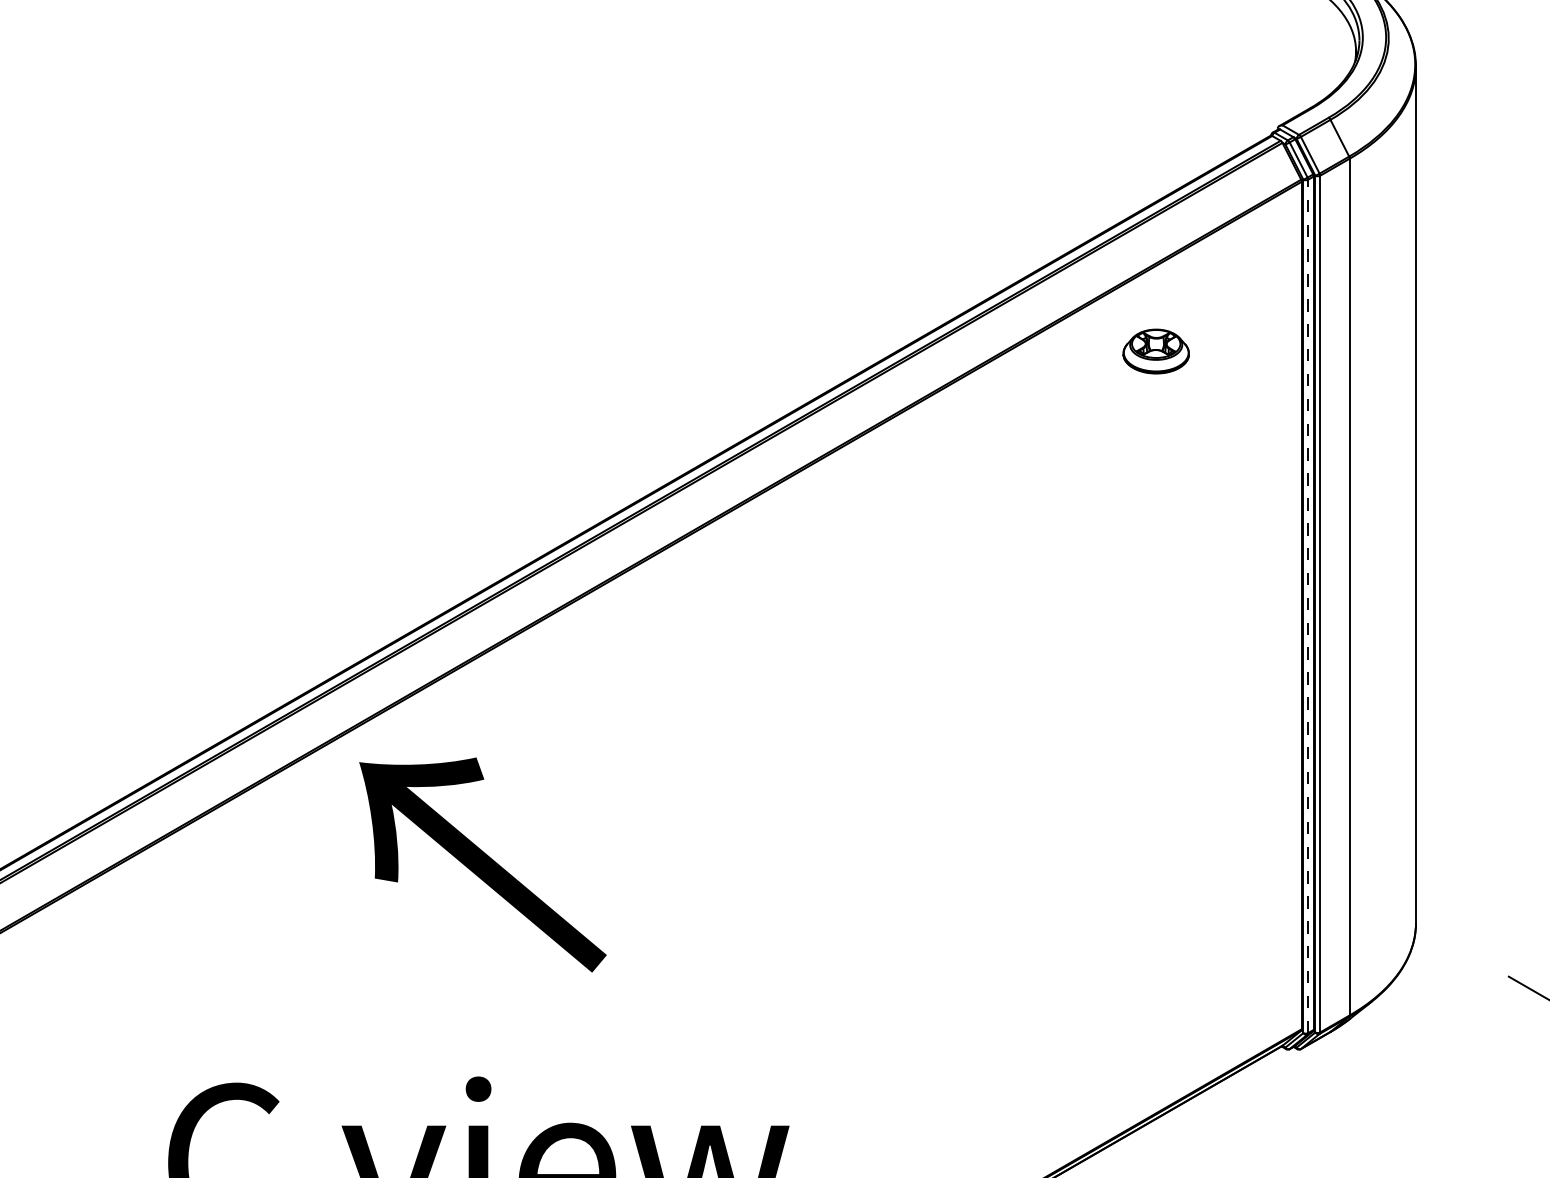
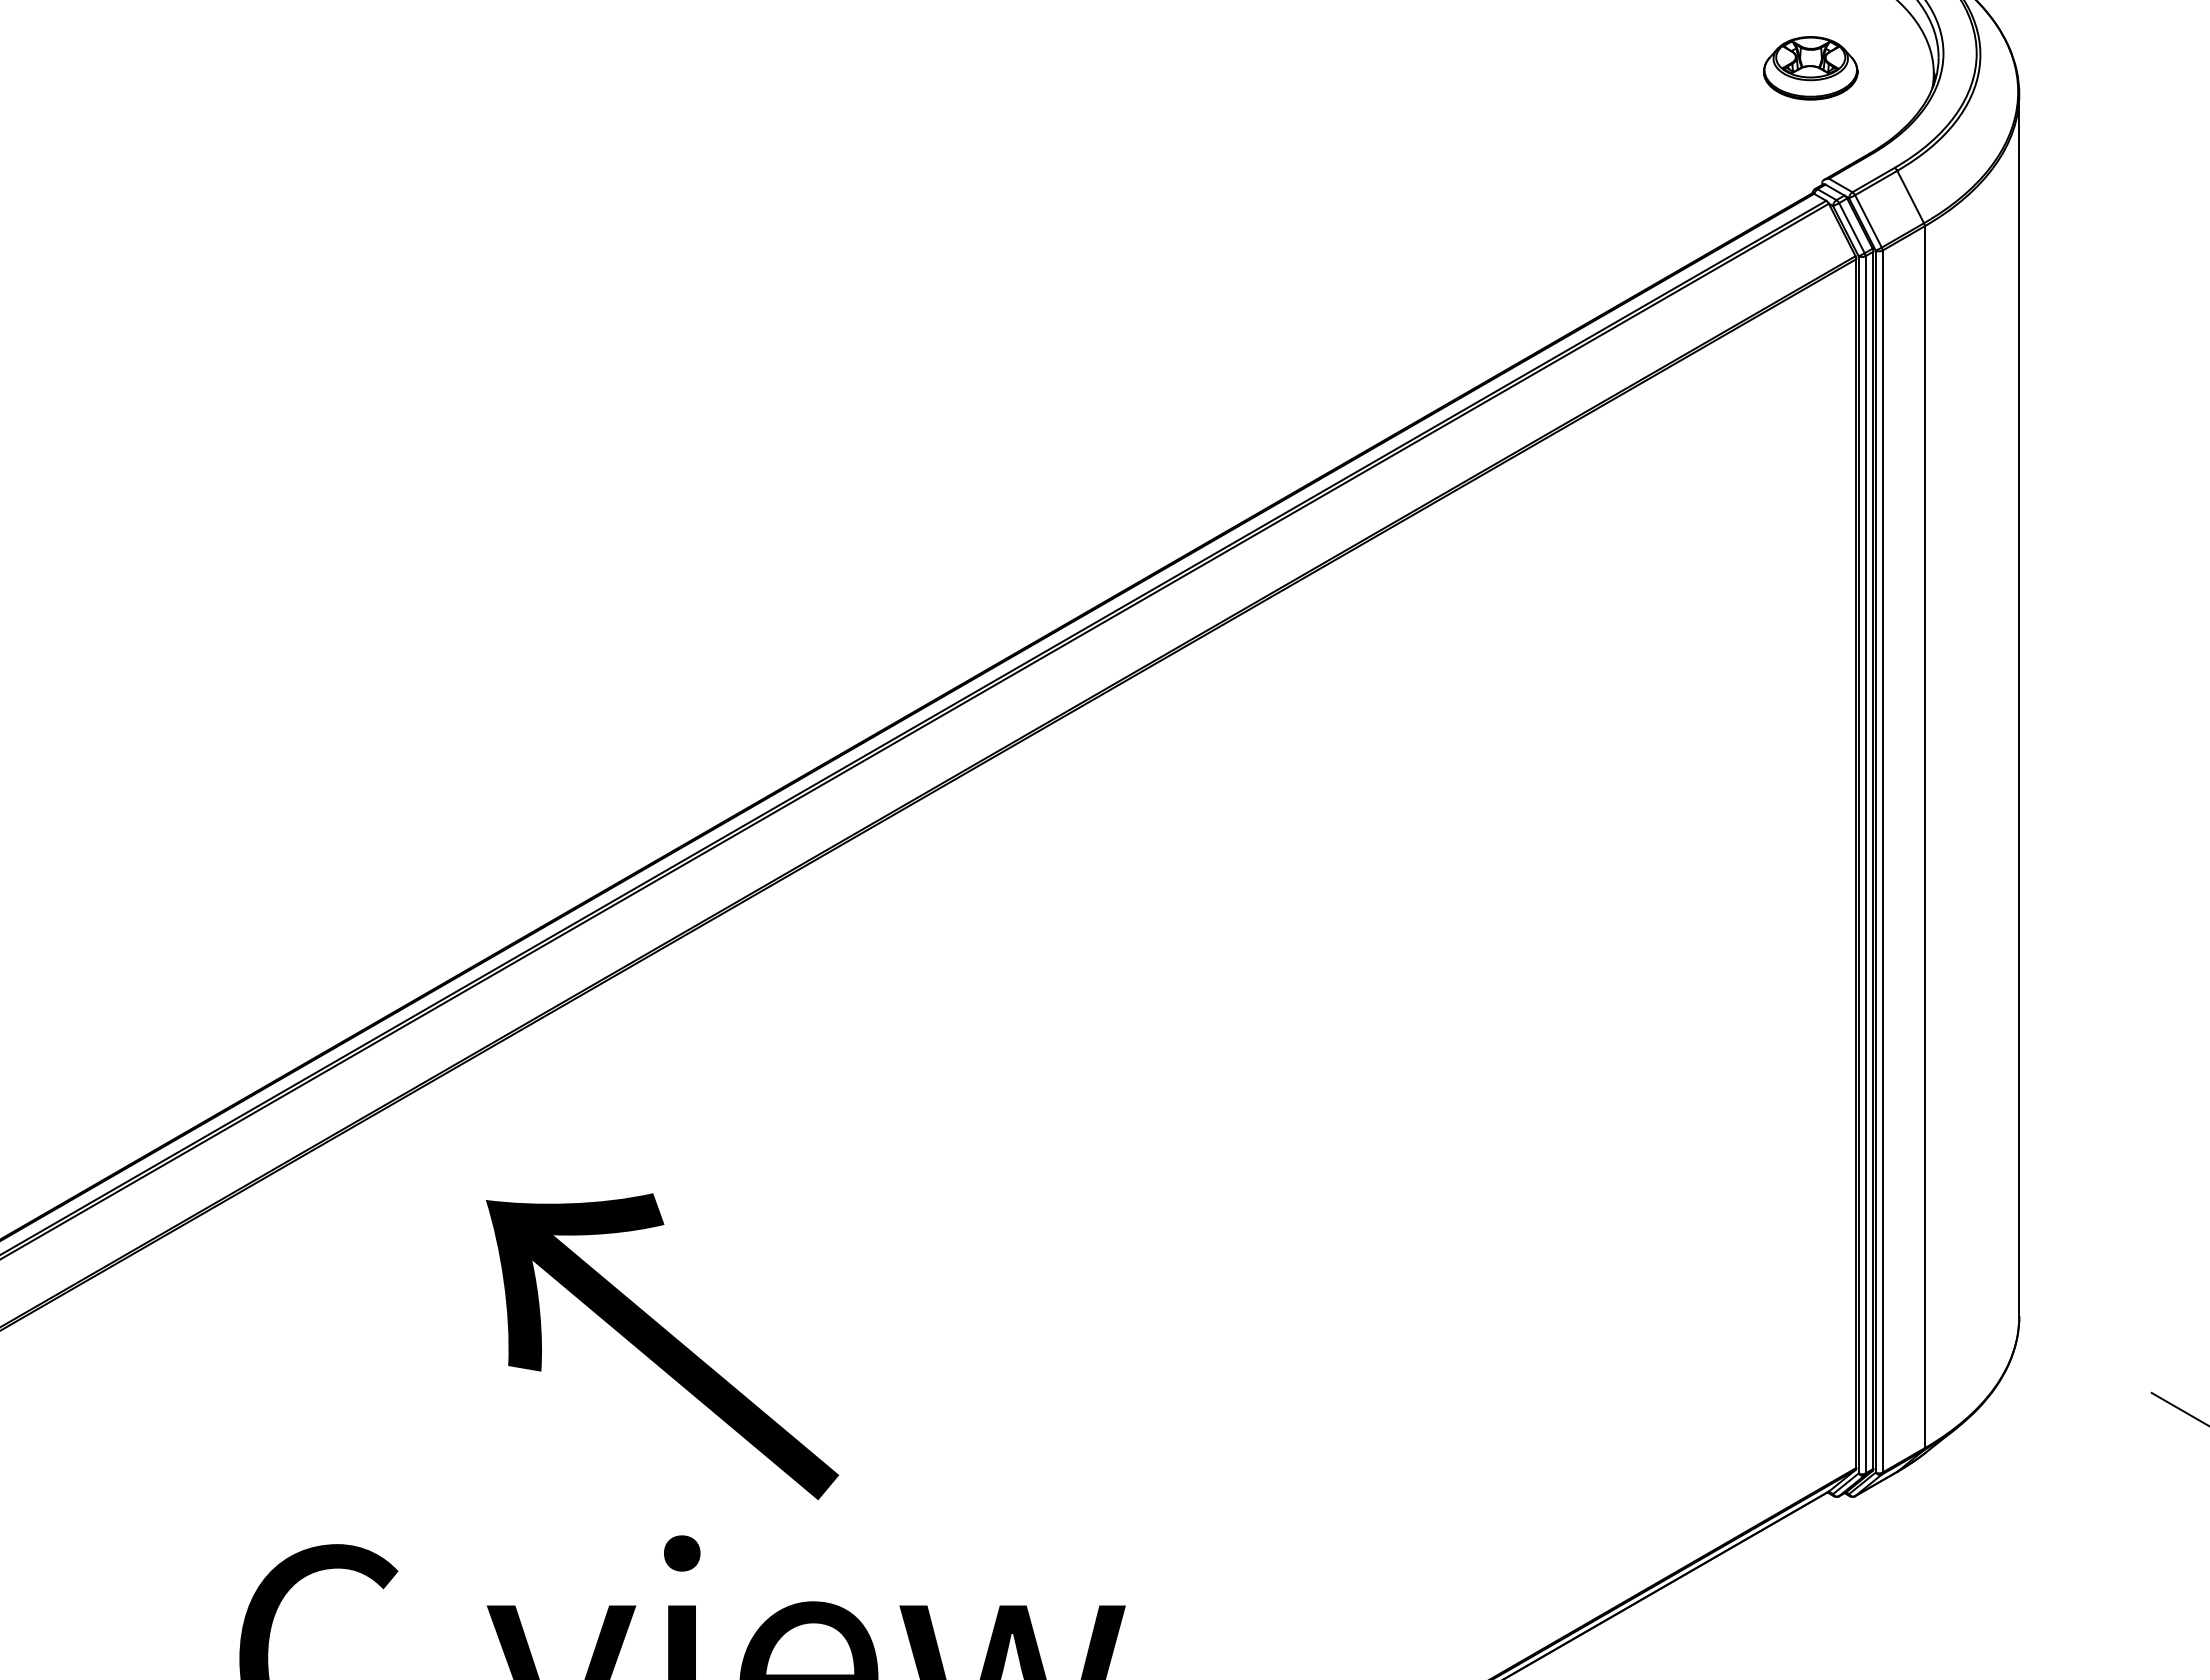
part: (1156, 351) -> (1810, 68), moved
line: (1308, 606) -> (1865, 864), dashed -> solid
text: (482, 864) -> (662, 1346), moved

